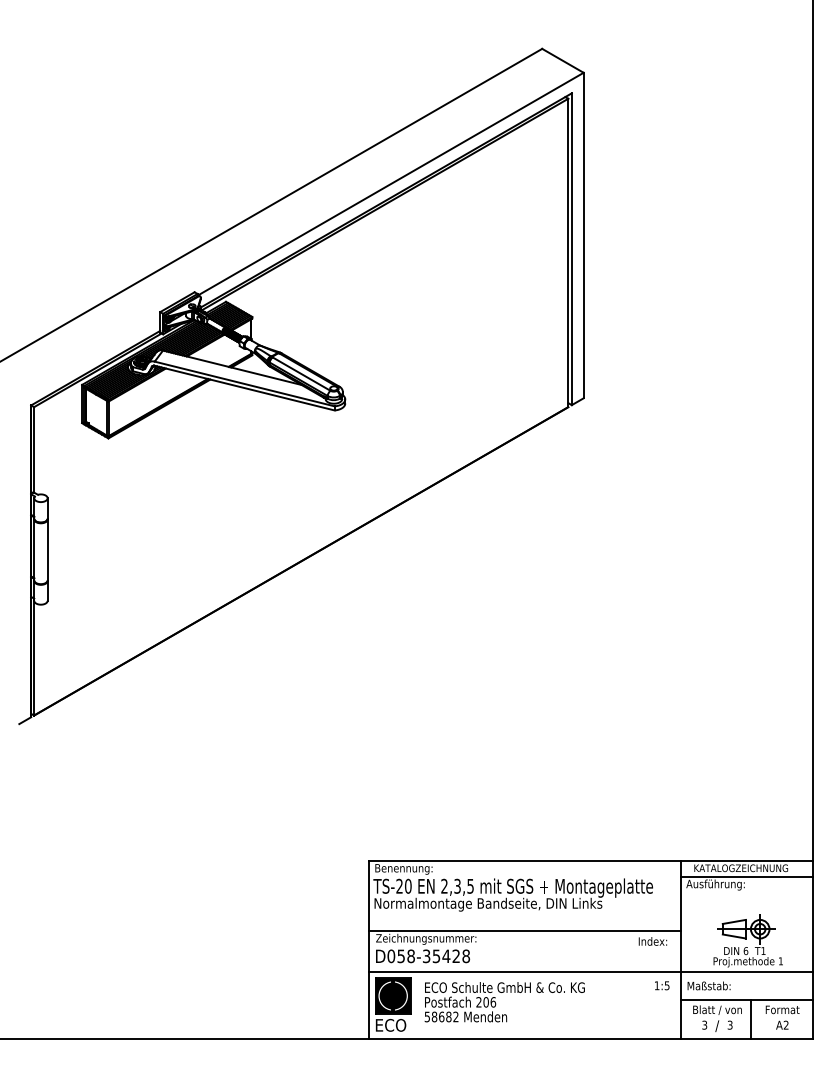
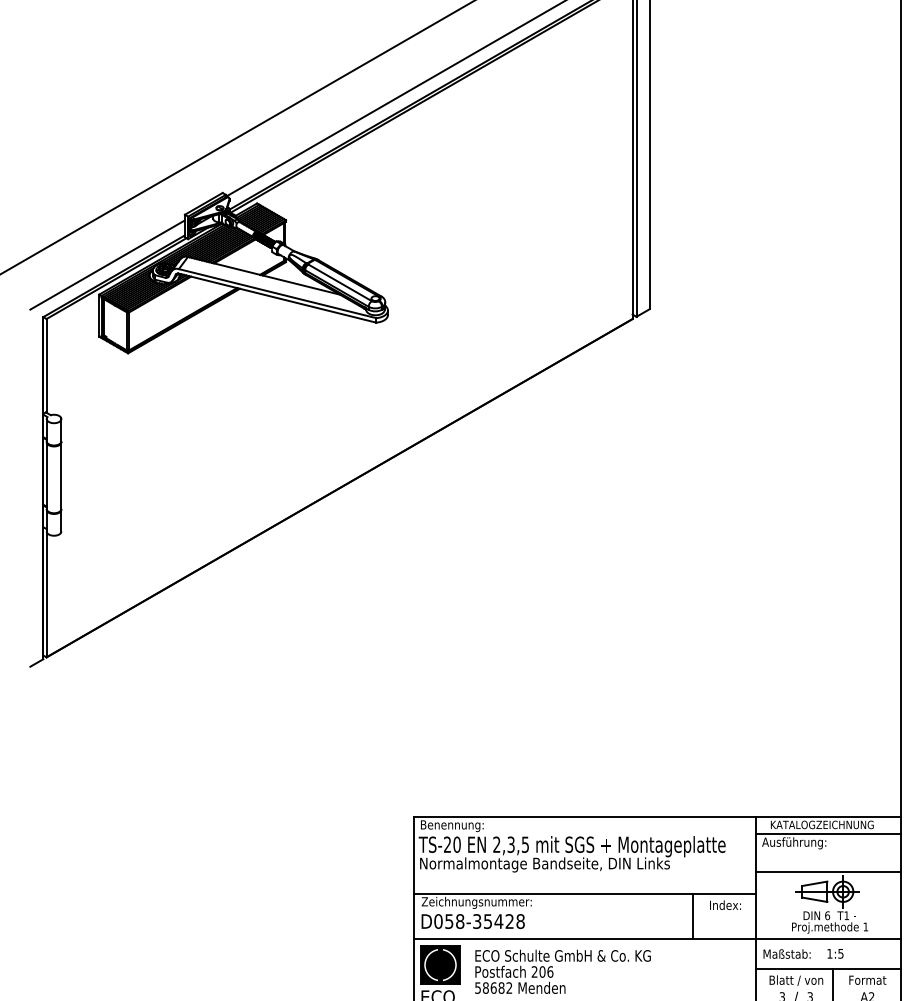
line: (89, 357) -> (107, 264), added
line: (746, 910) -> (828, 871), added
line: (623, 951) -> (693, 916), added
text: (662, 985) -> (835, 953), moved

